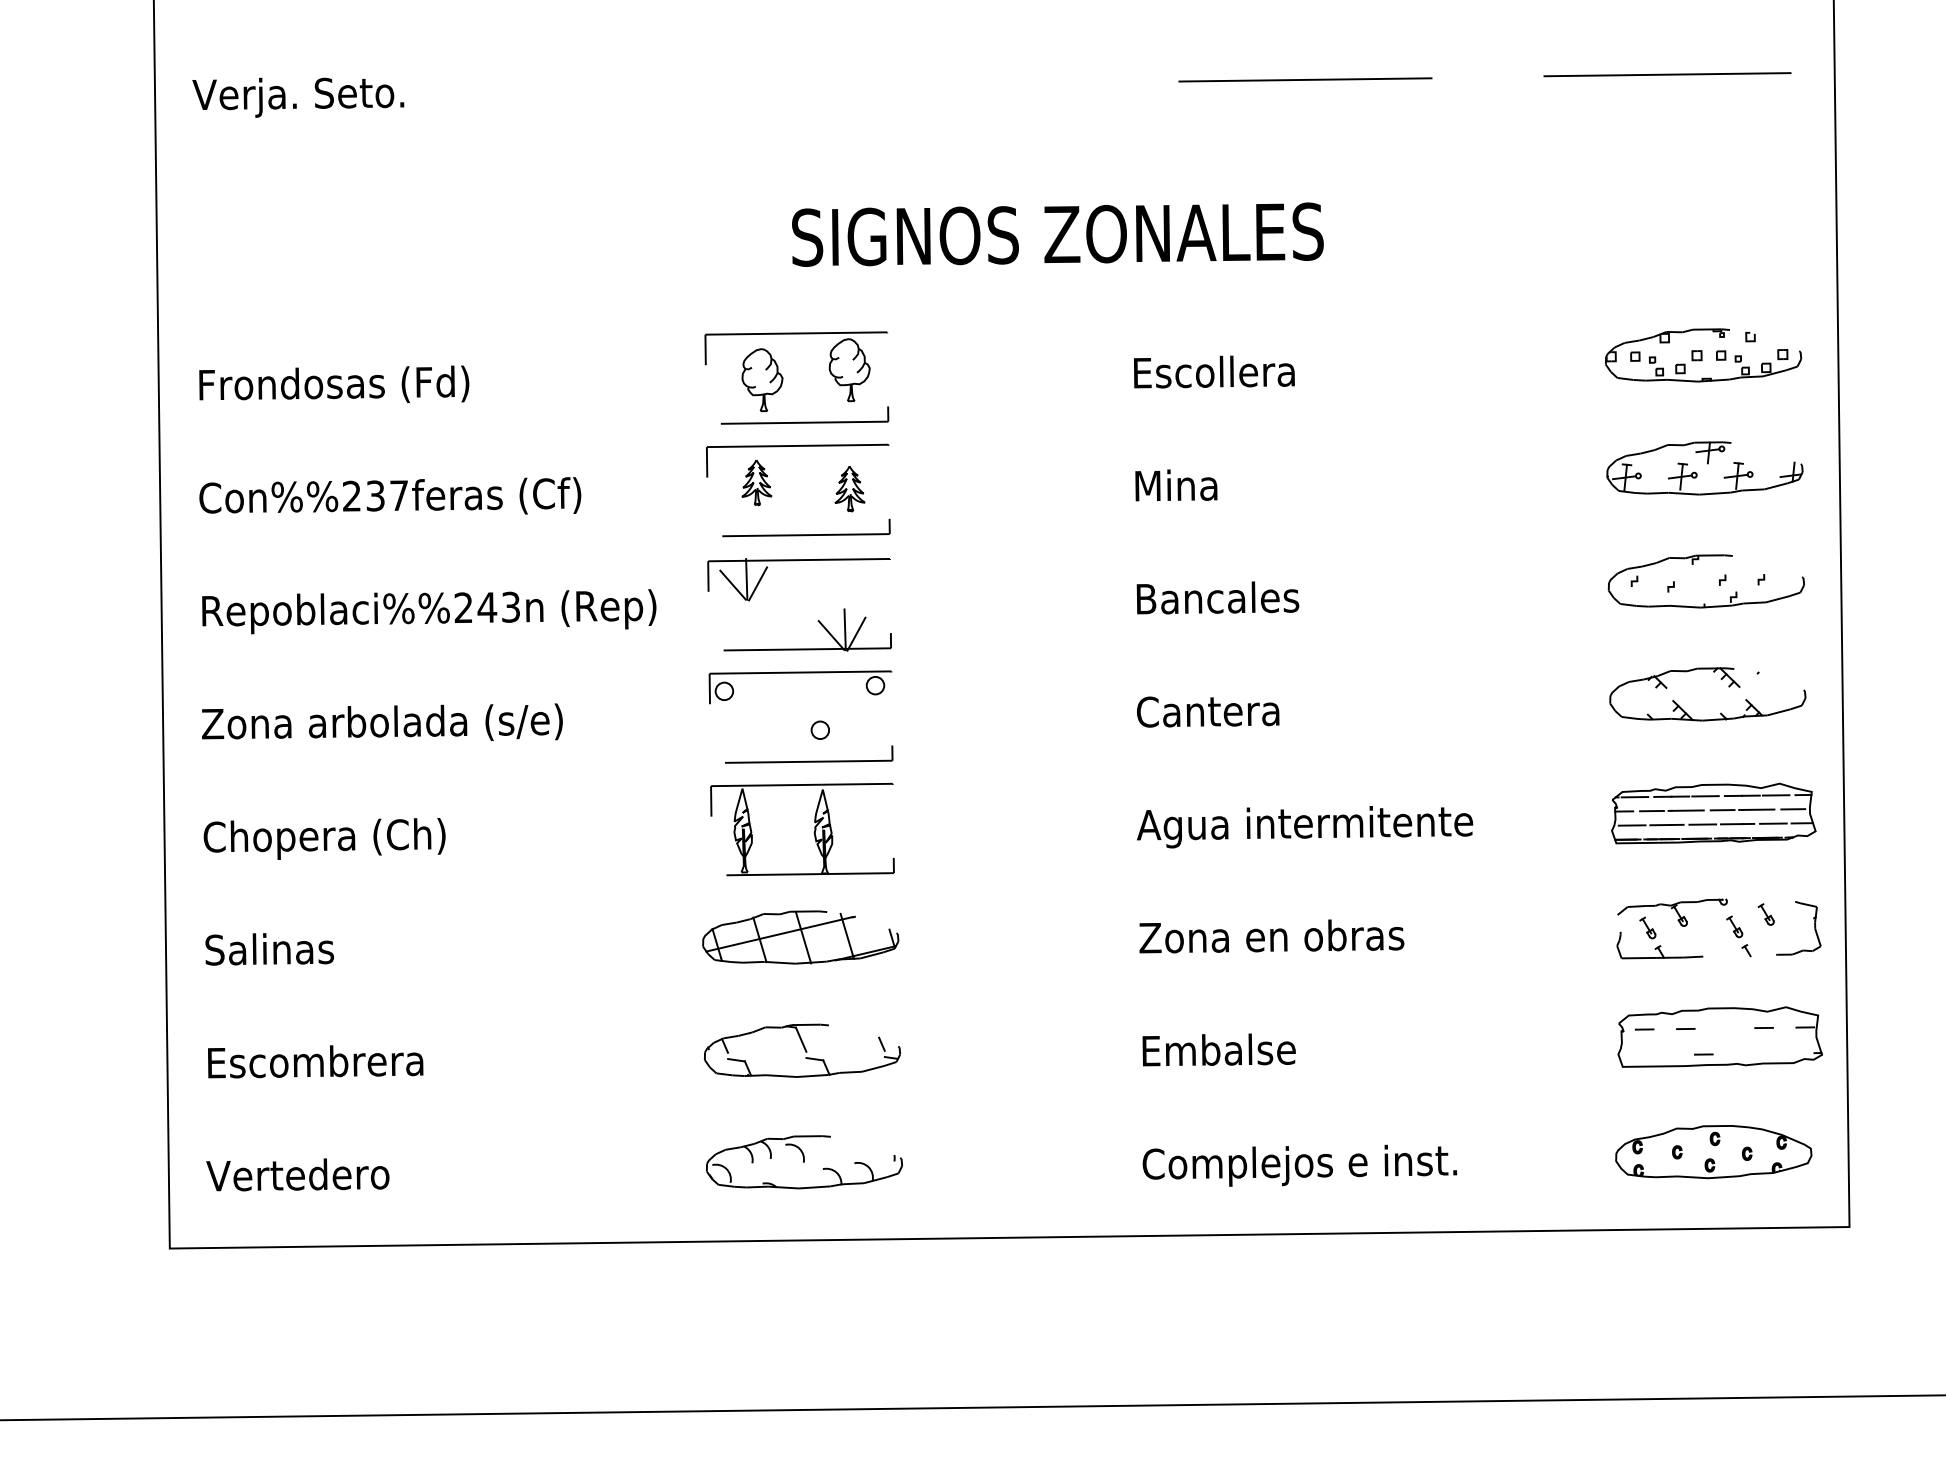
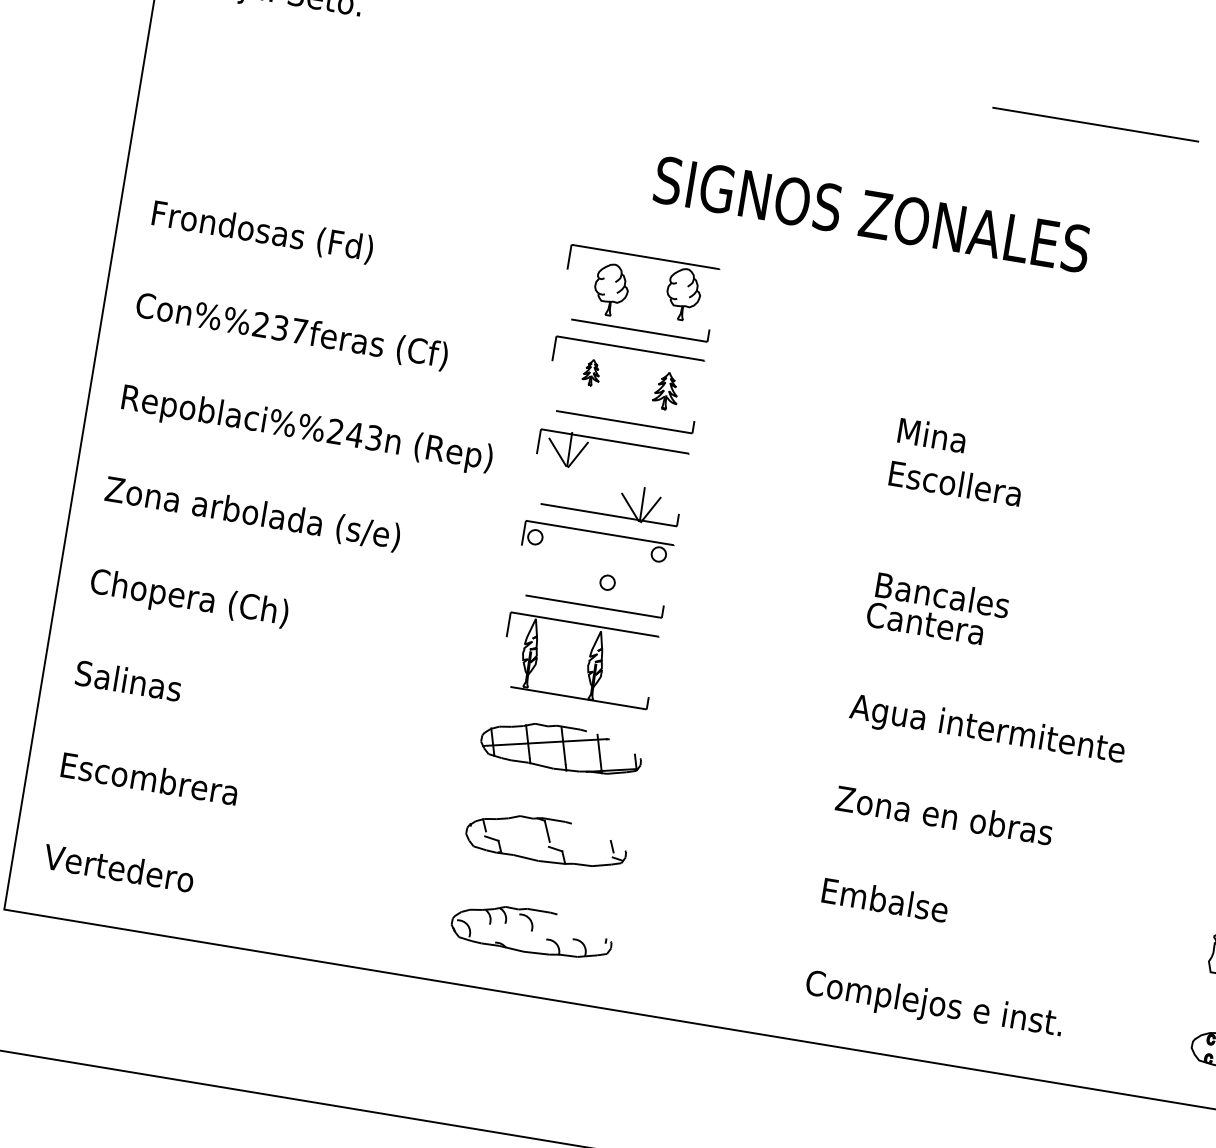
text: (1214, 371) -> (955, 483), moved
part: (756, 482) -> (591, 372), size x0.7
text: (1217, 597) -> (942, 594), moved

